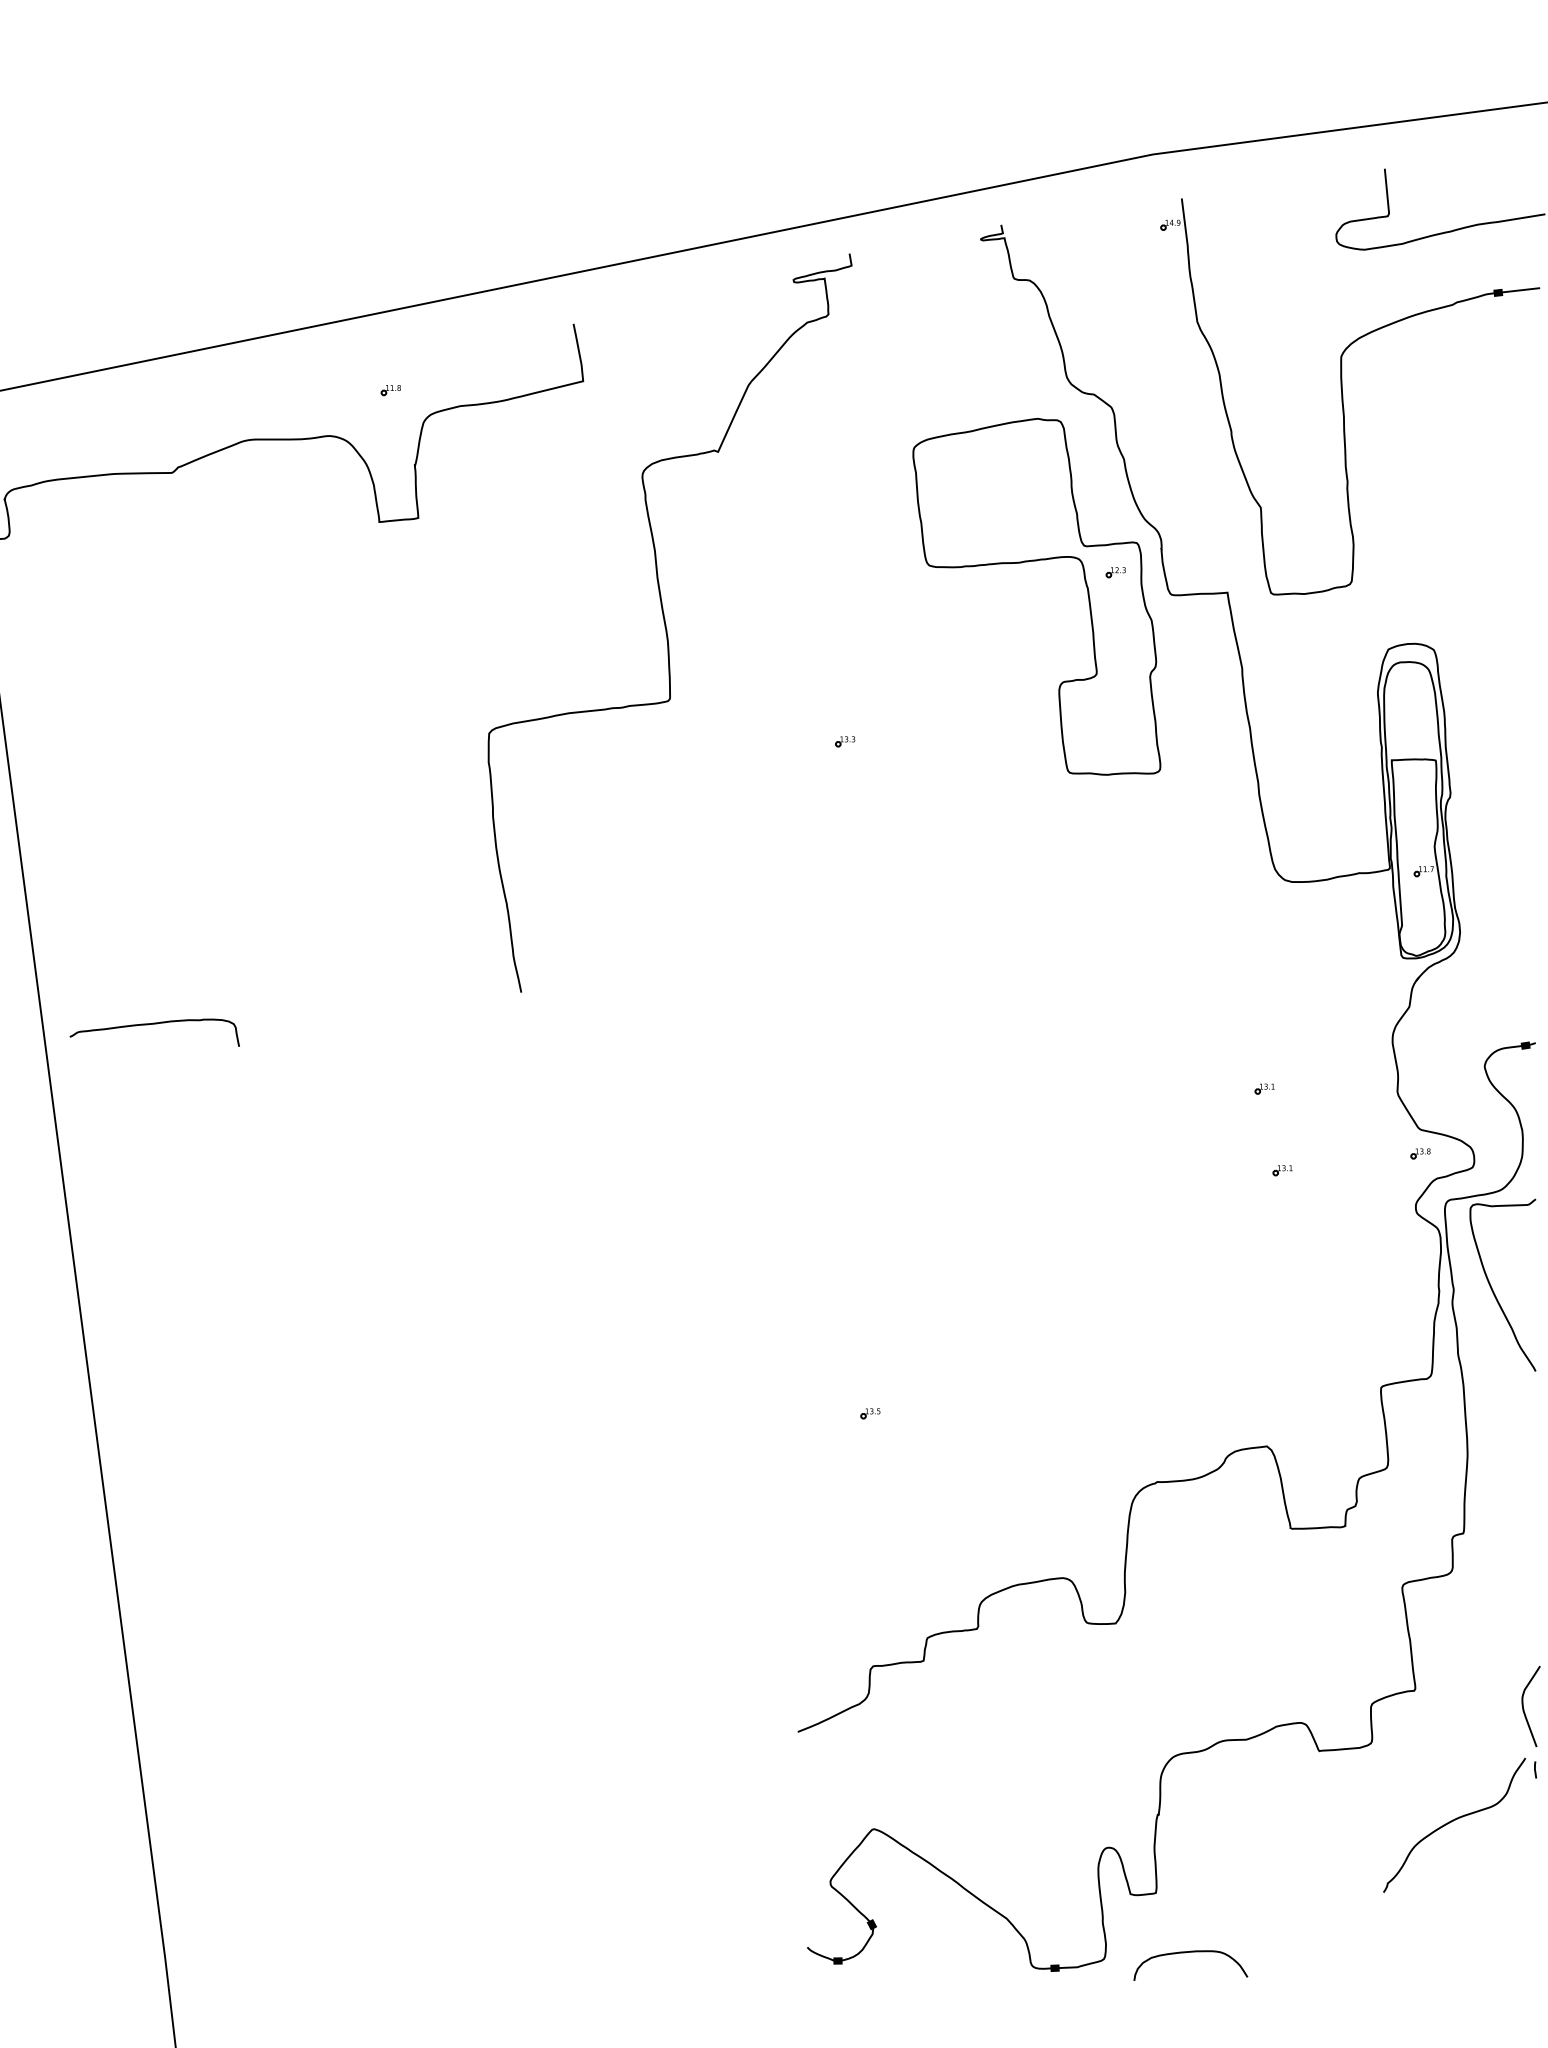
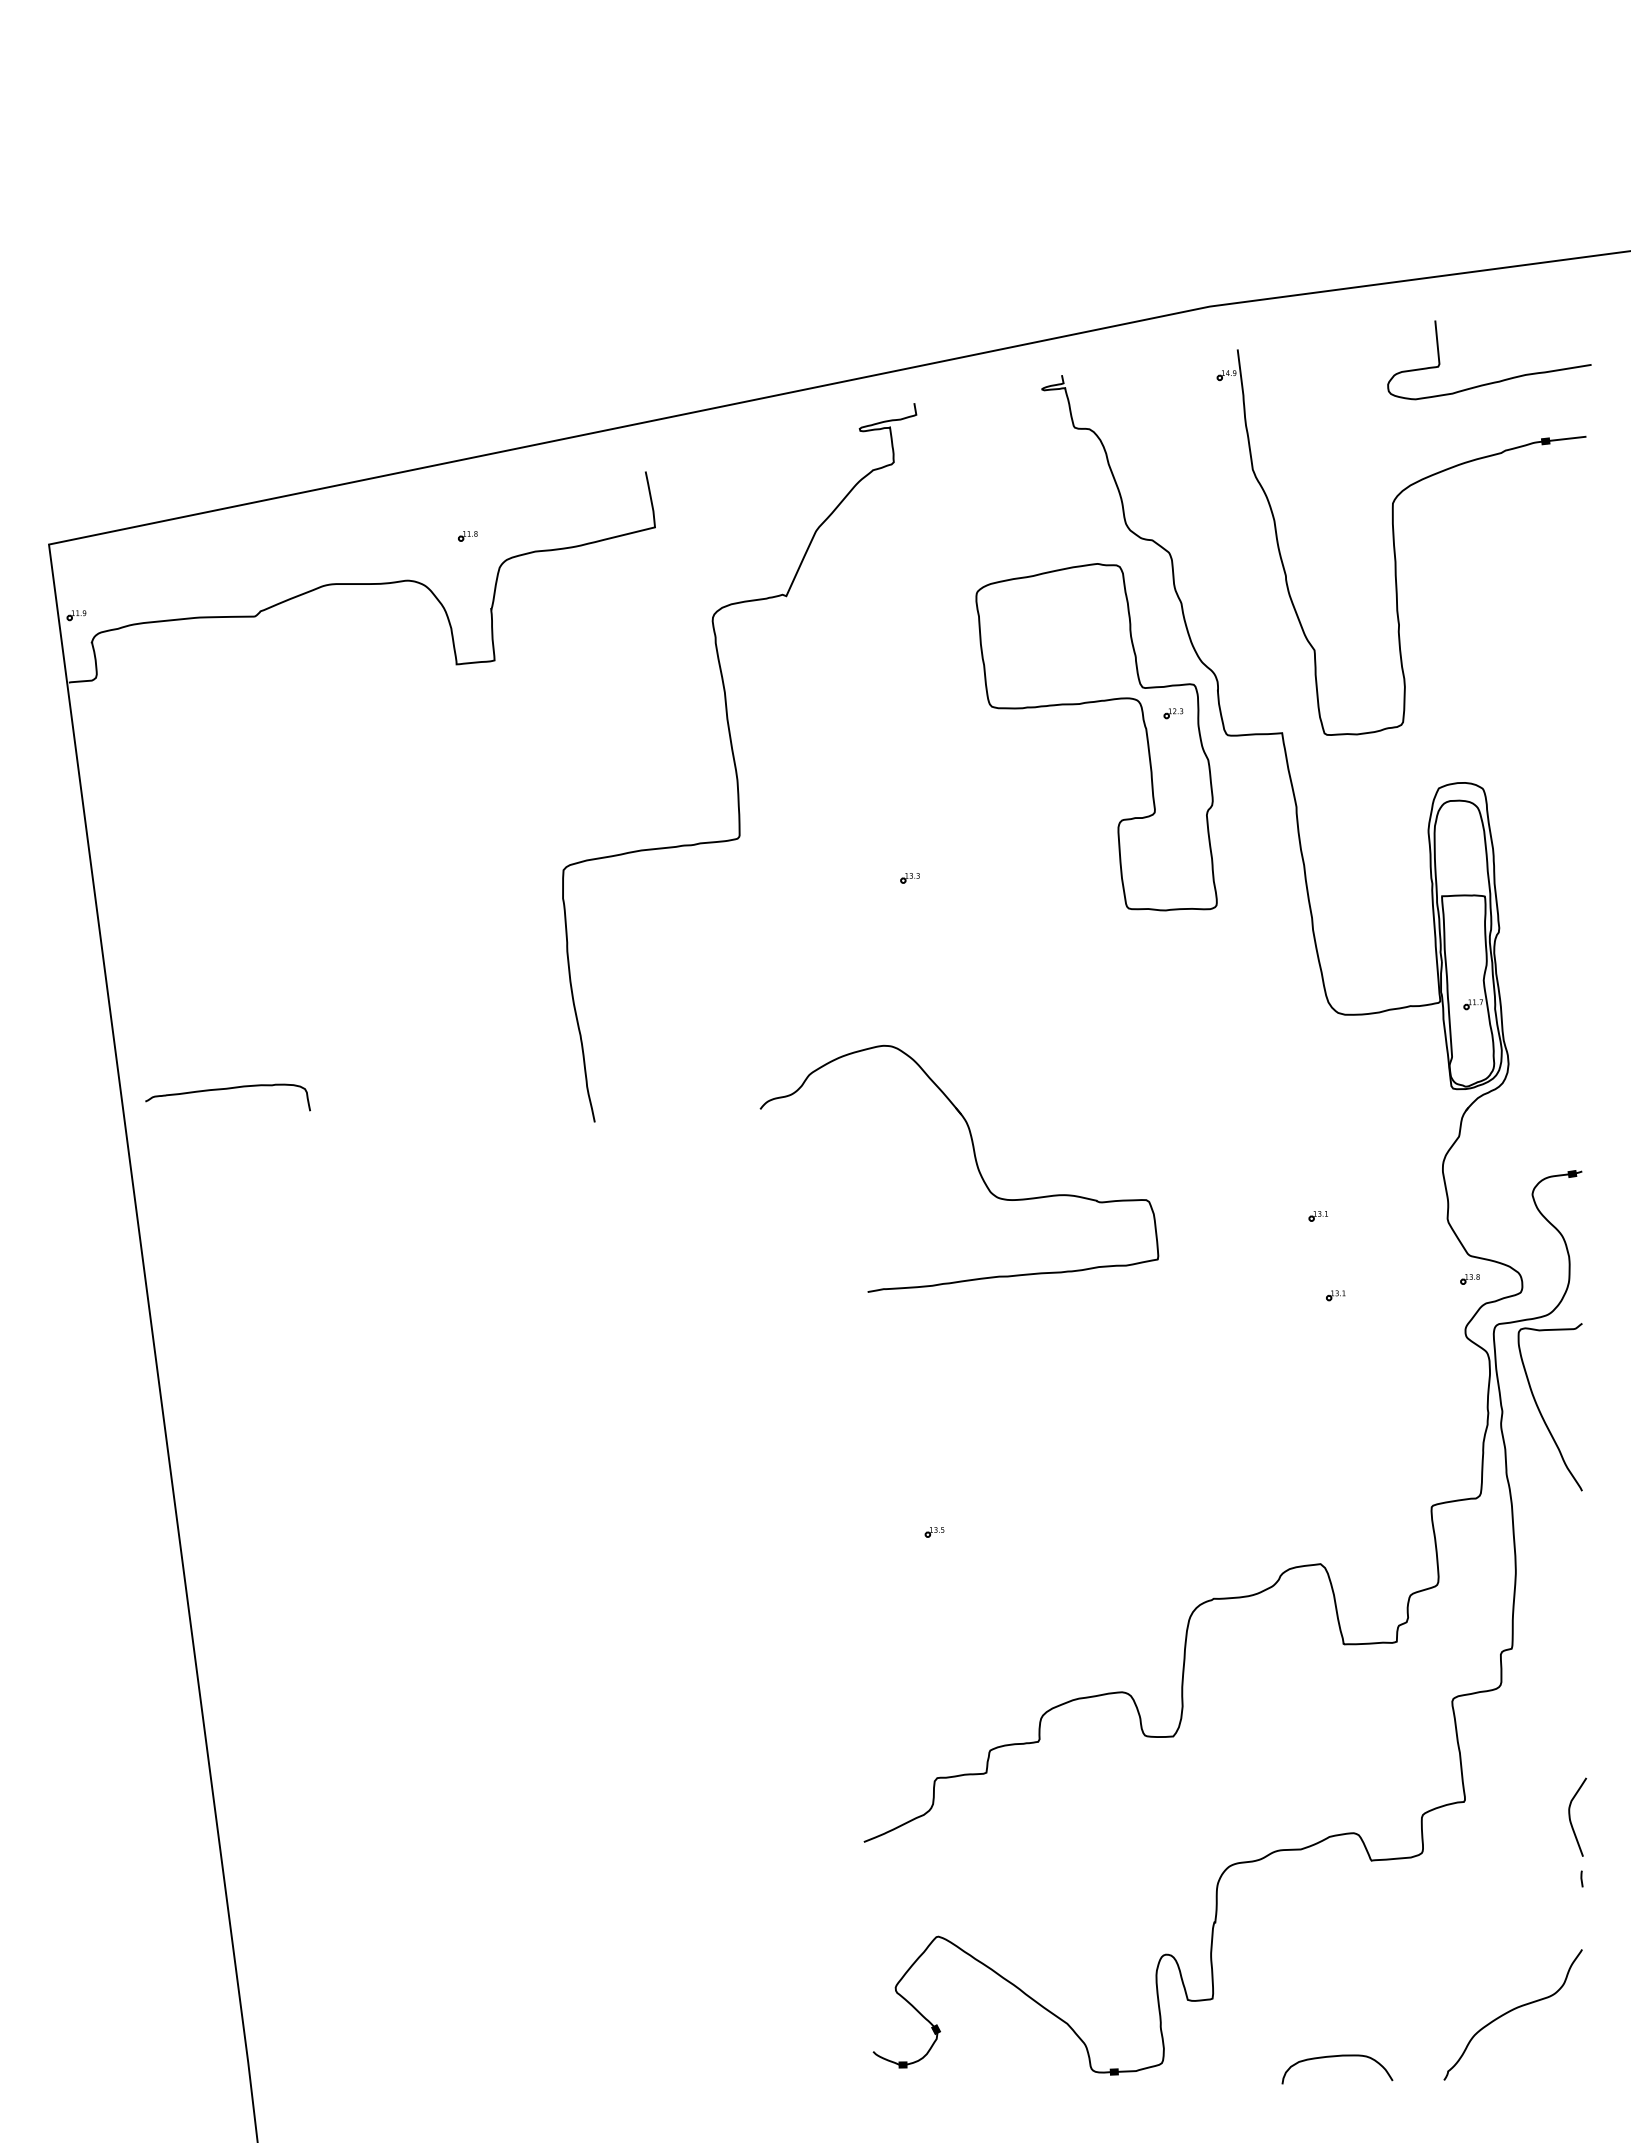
curve: (154, 1024) -> (227, 1089), moved
part: (912, 1034) -> (975, 1163), added
curve: (1452, 1821) -> (1511, 2011), moved
curve: (1187, 1953) -> (1334, 2057), moved

